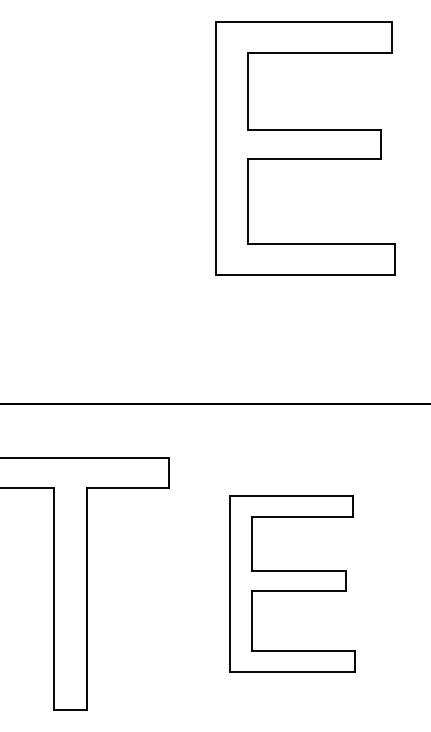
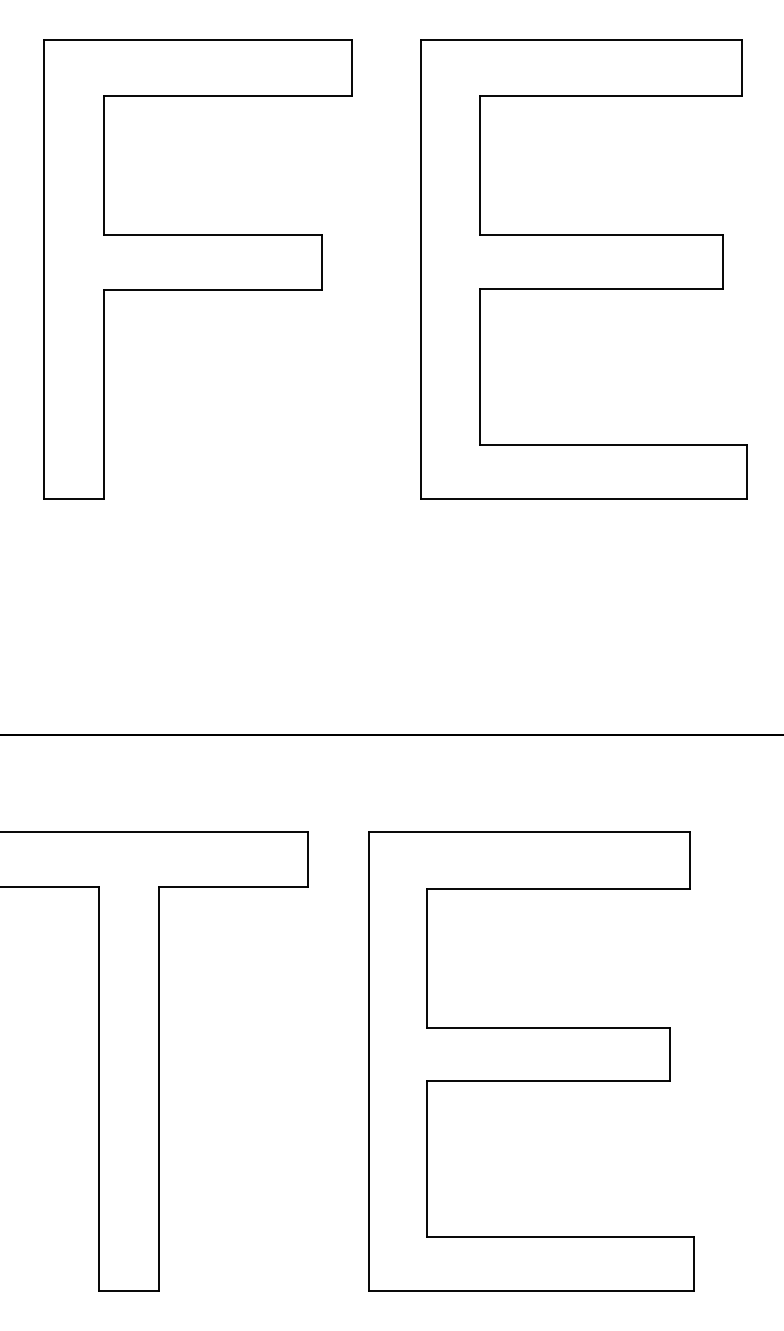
part: (108, 148) -> (197, 269), added
part: (305, 148) -> (584, 269), moved
part: (292, 583) -> (532, 1061), size x1.43

